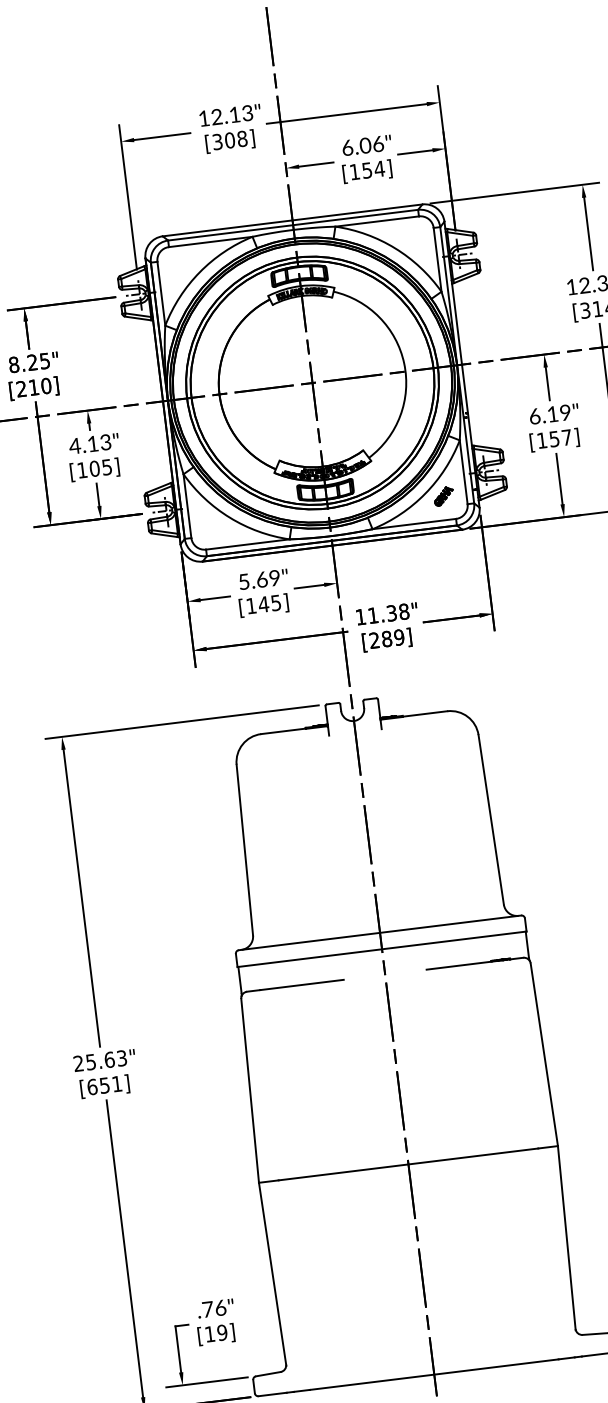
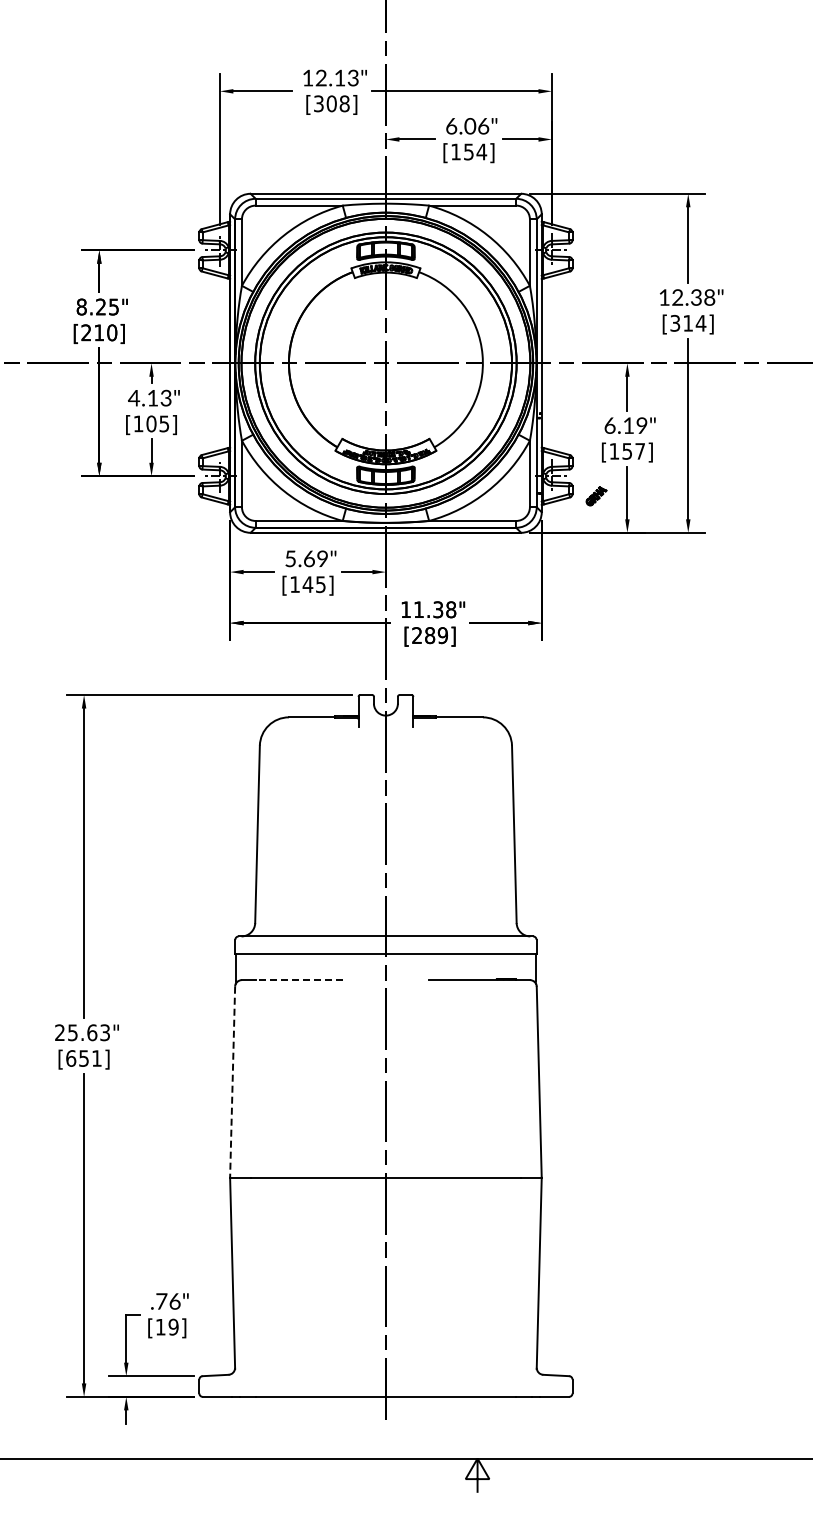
part: (443, 496) -> (596, 496), moved
line: (302, 985) -> (299, 980), solid -> dashed
line: (250, 1091) -> (232, 1082), solid -> dashed

